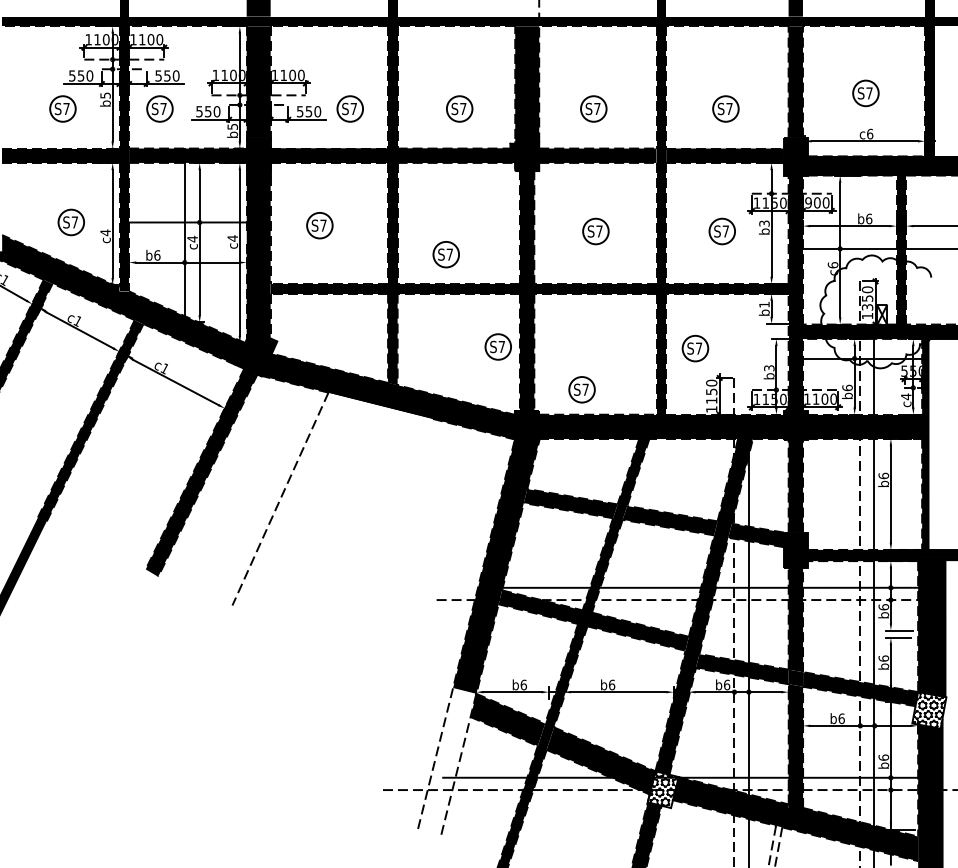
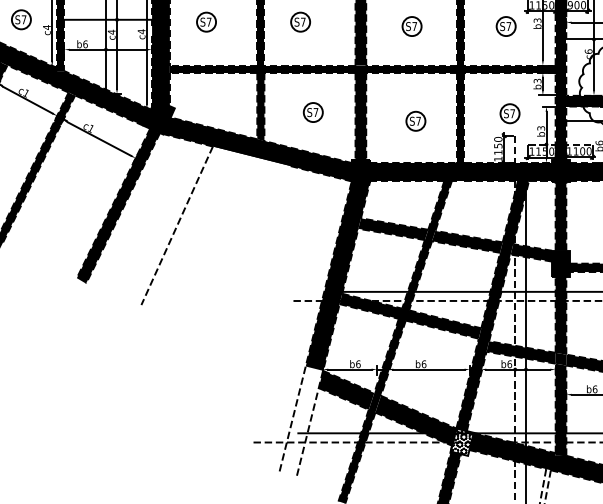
part: (445, 254) -> (300, 22), moved
text: (764, 304) -> (537, 80), b1 -> b3
part: (497, 346) -> (312, 112), moved
part: (695, 348) -> (510, 113), moved
part: (581, 389) -> (415, 121), moved

